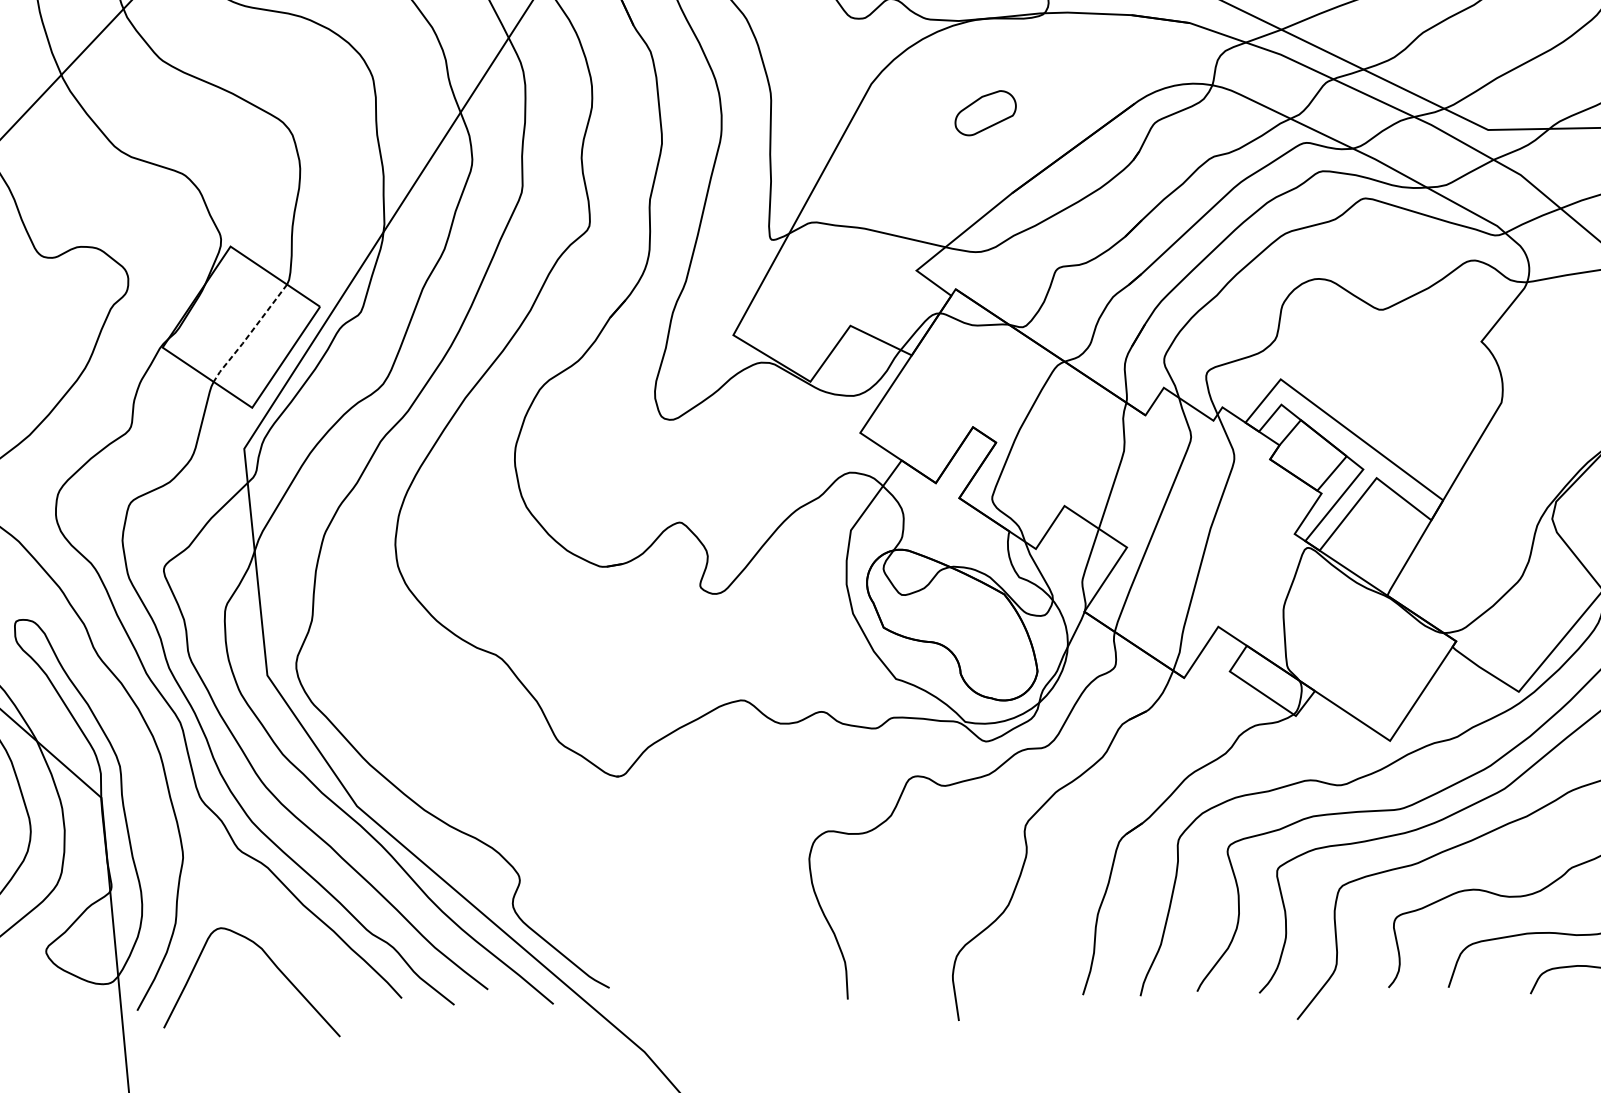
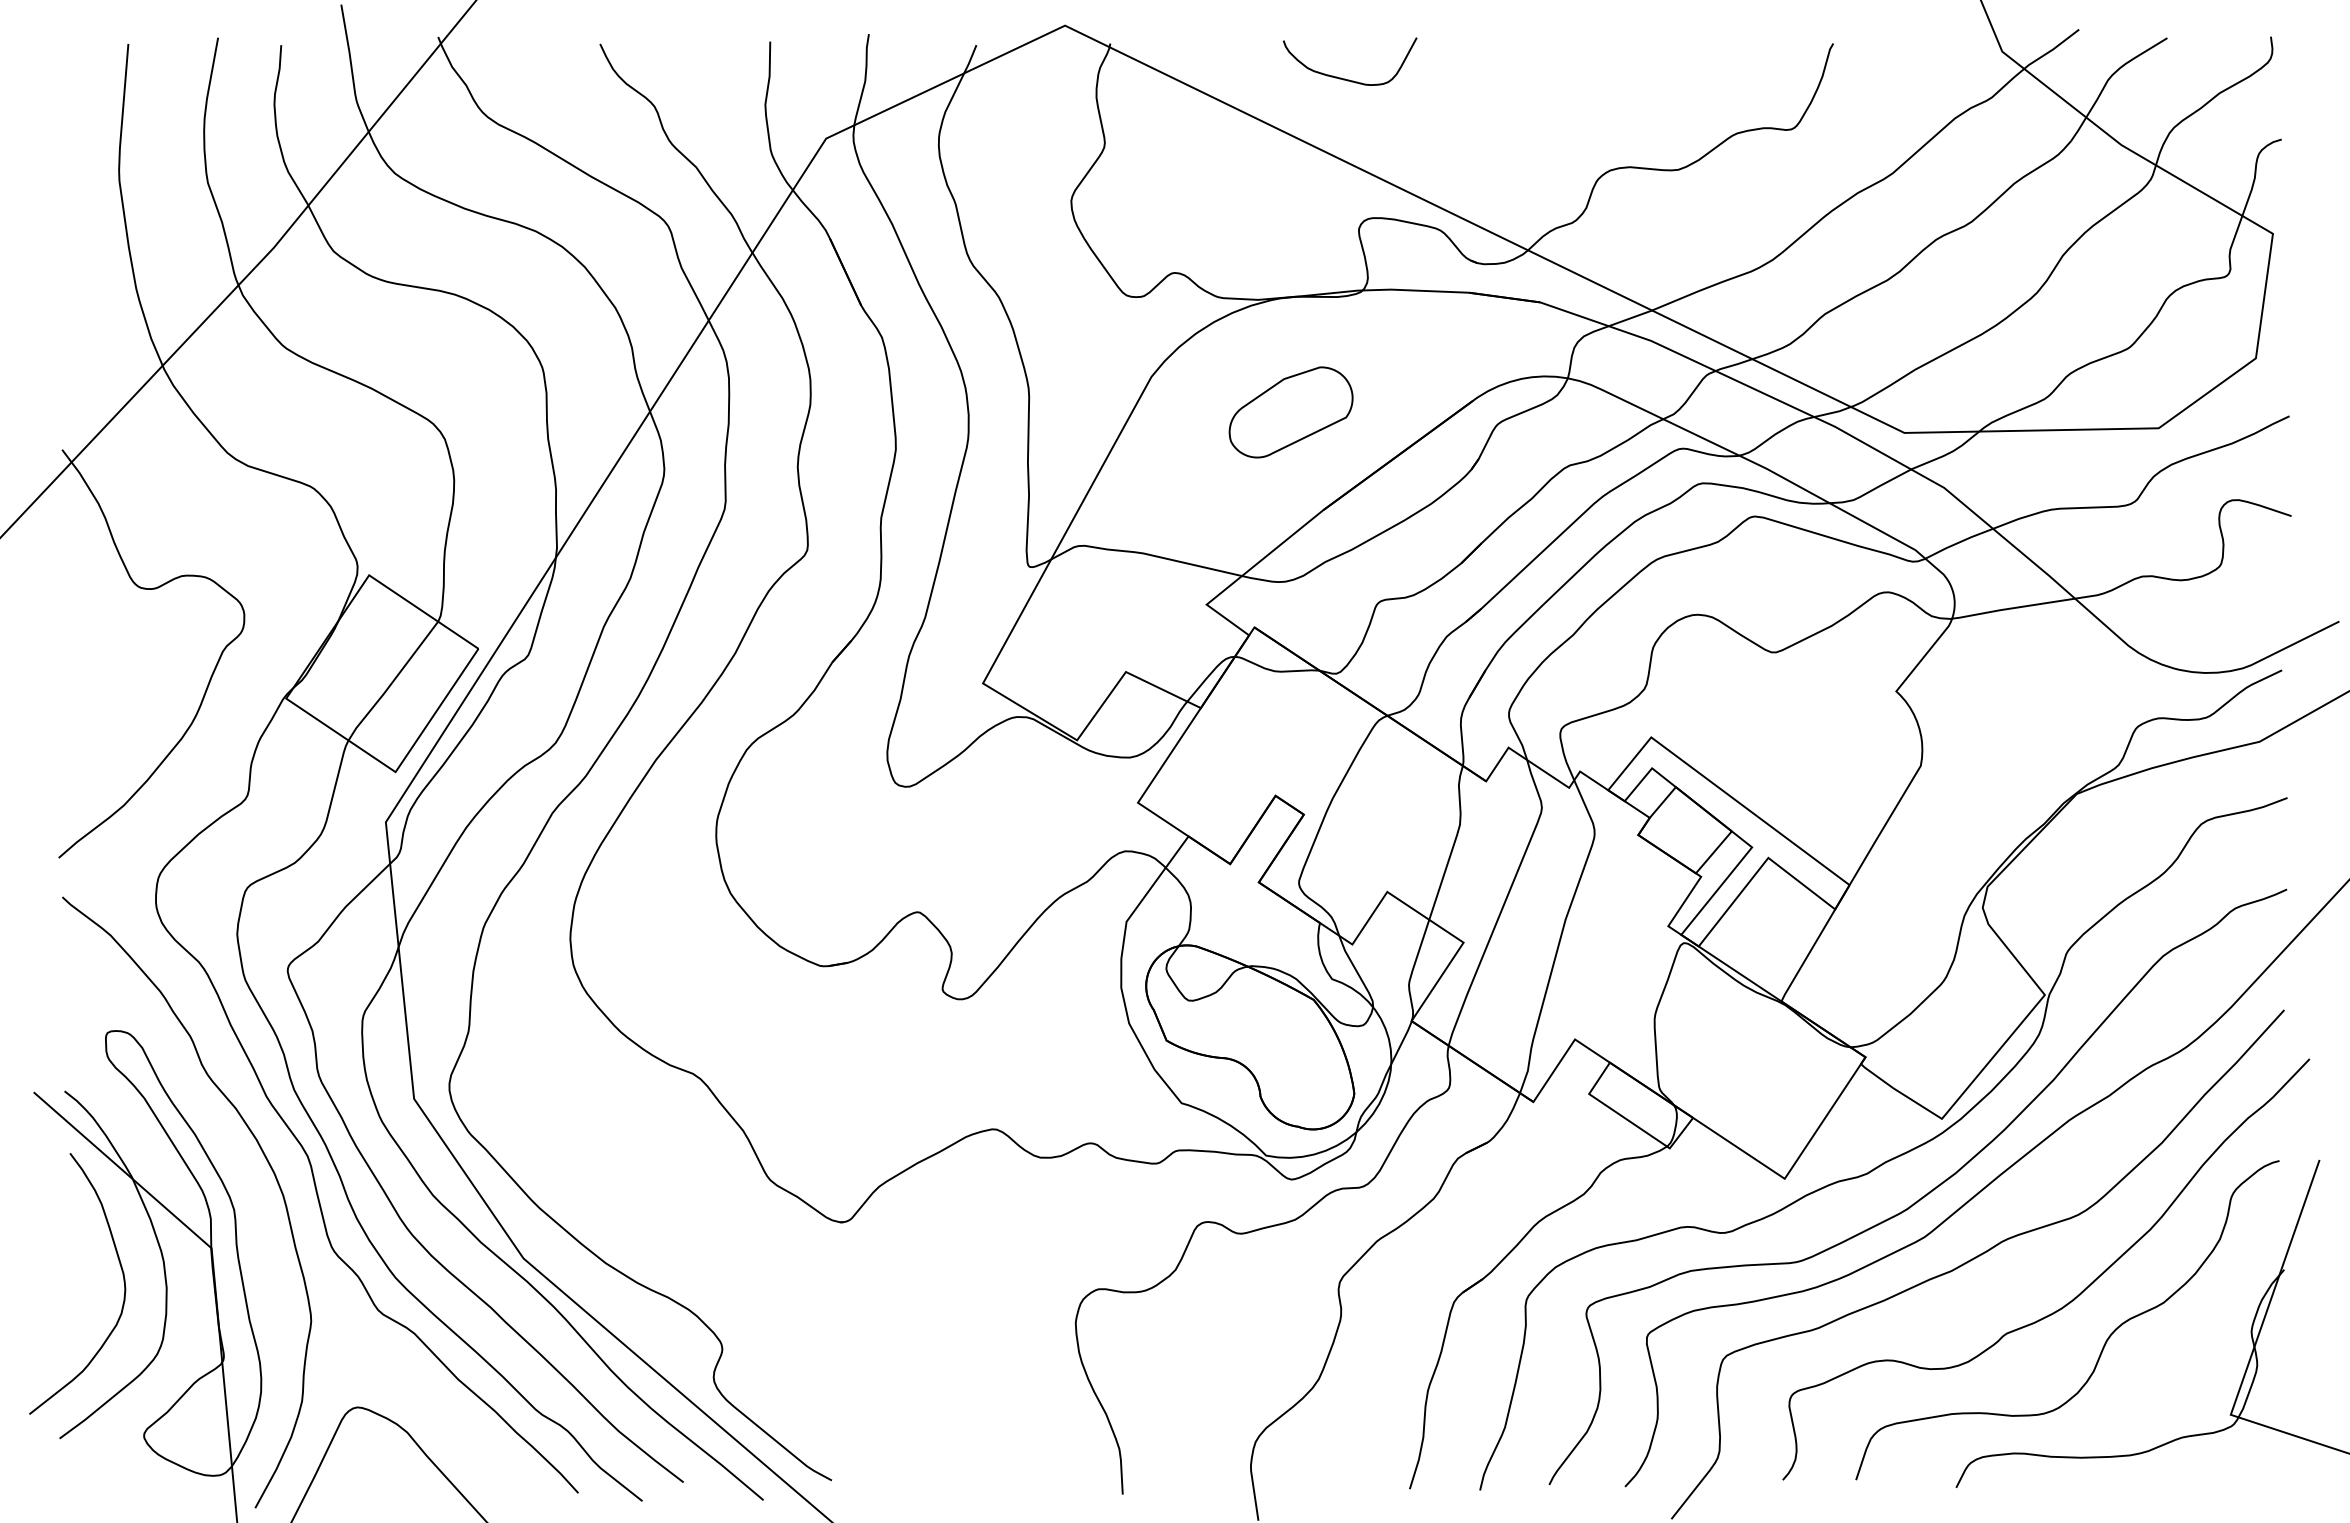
part: (985, 113) -> (1290, 412), size x1.67
line: (249, 334) -> (392, 682), dashed -> solid

